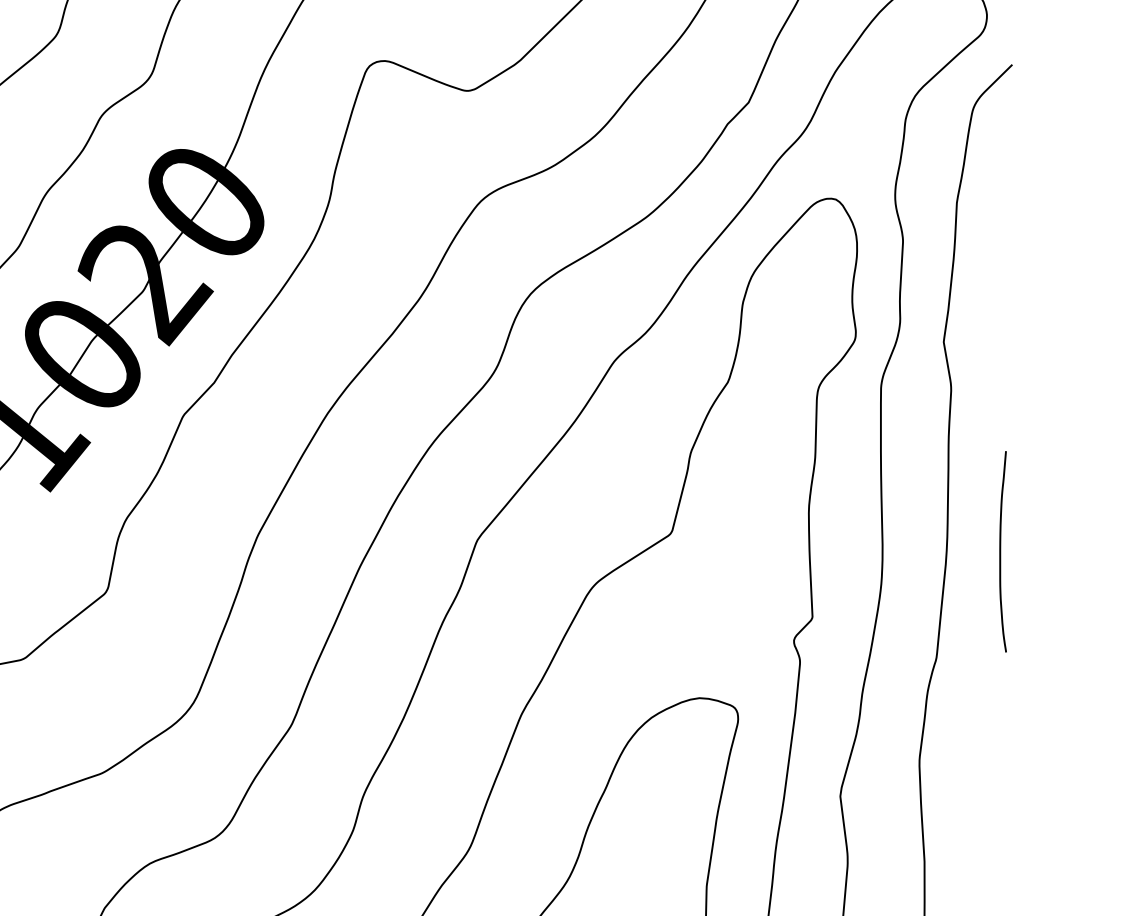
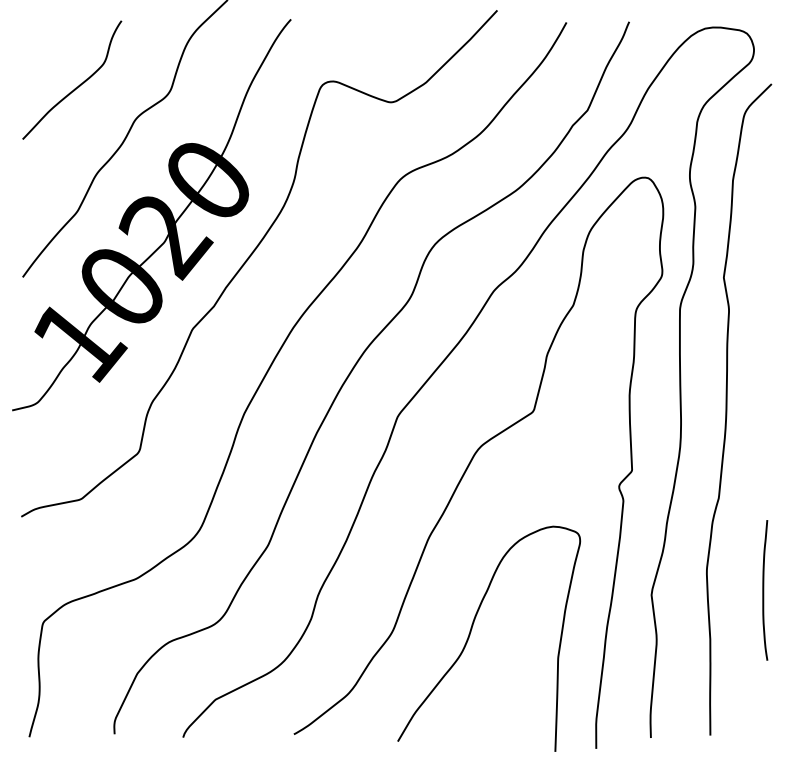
curve: (1001, 551) -> (764, 590), moved

